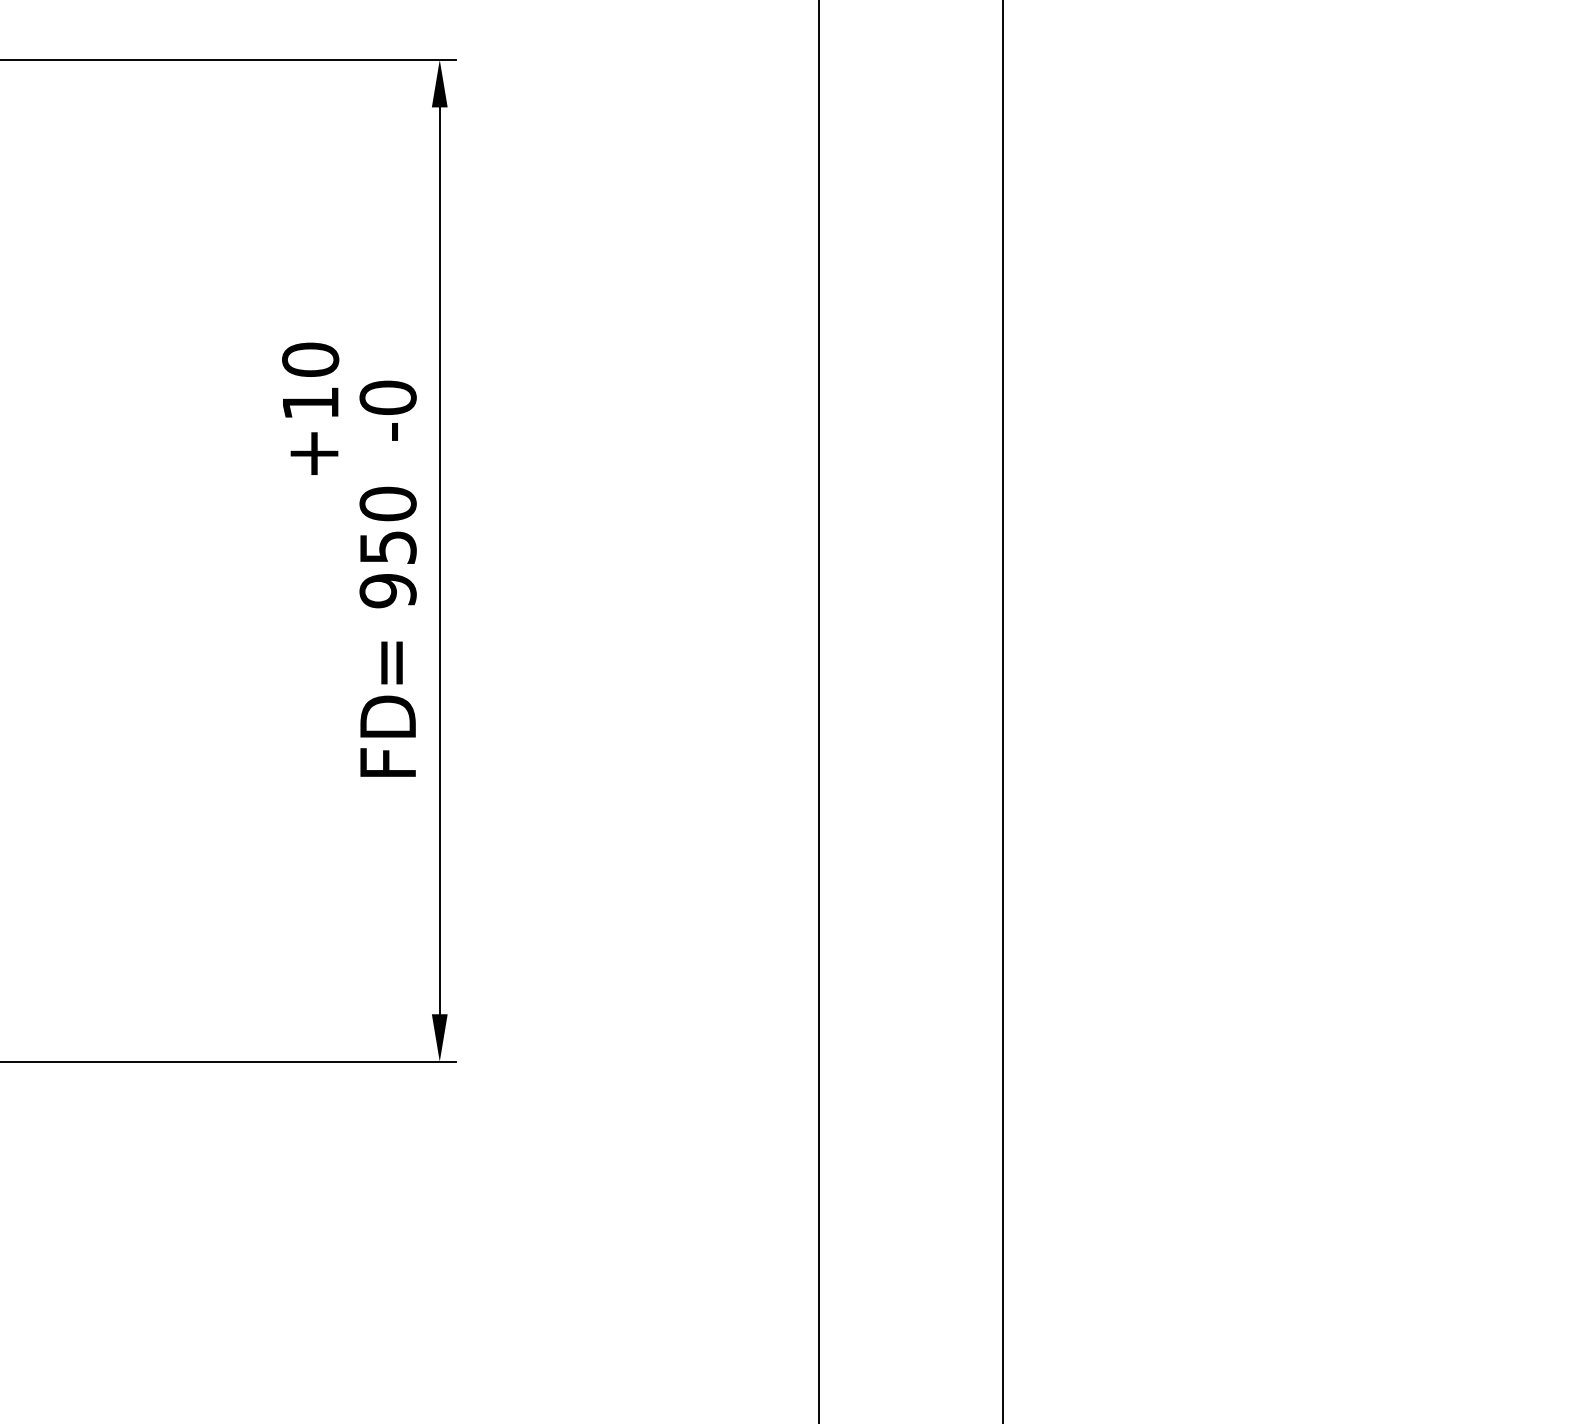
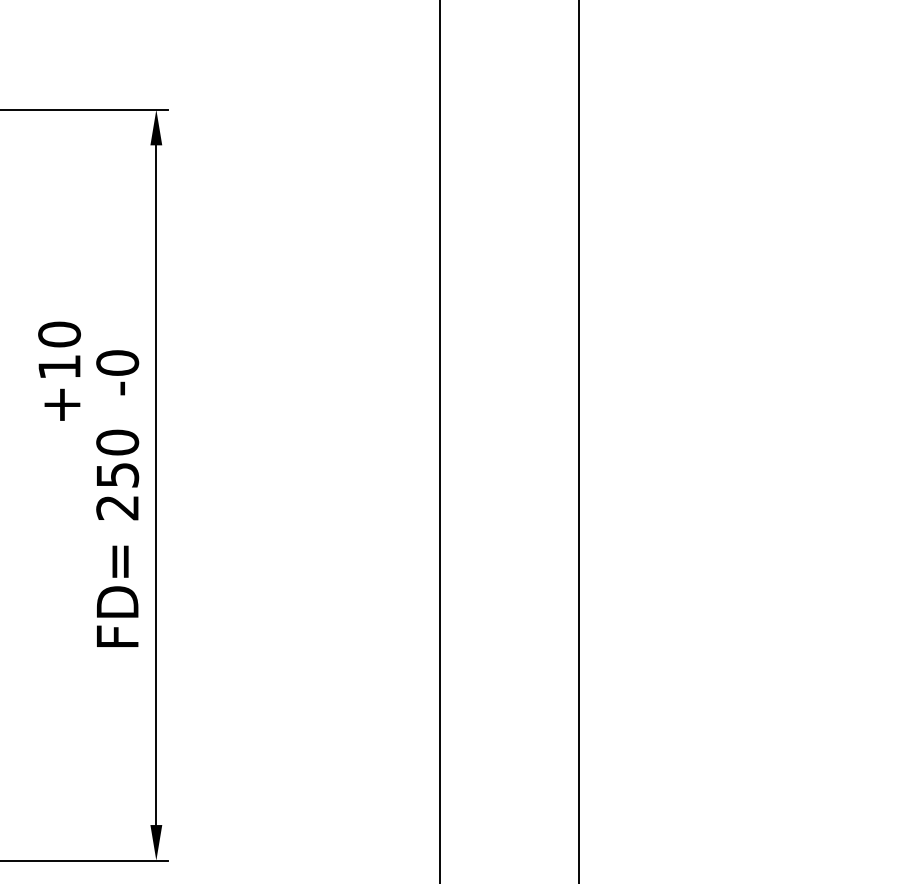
text: (387, 591) -> (117, 508), 950 -> 250

